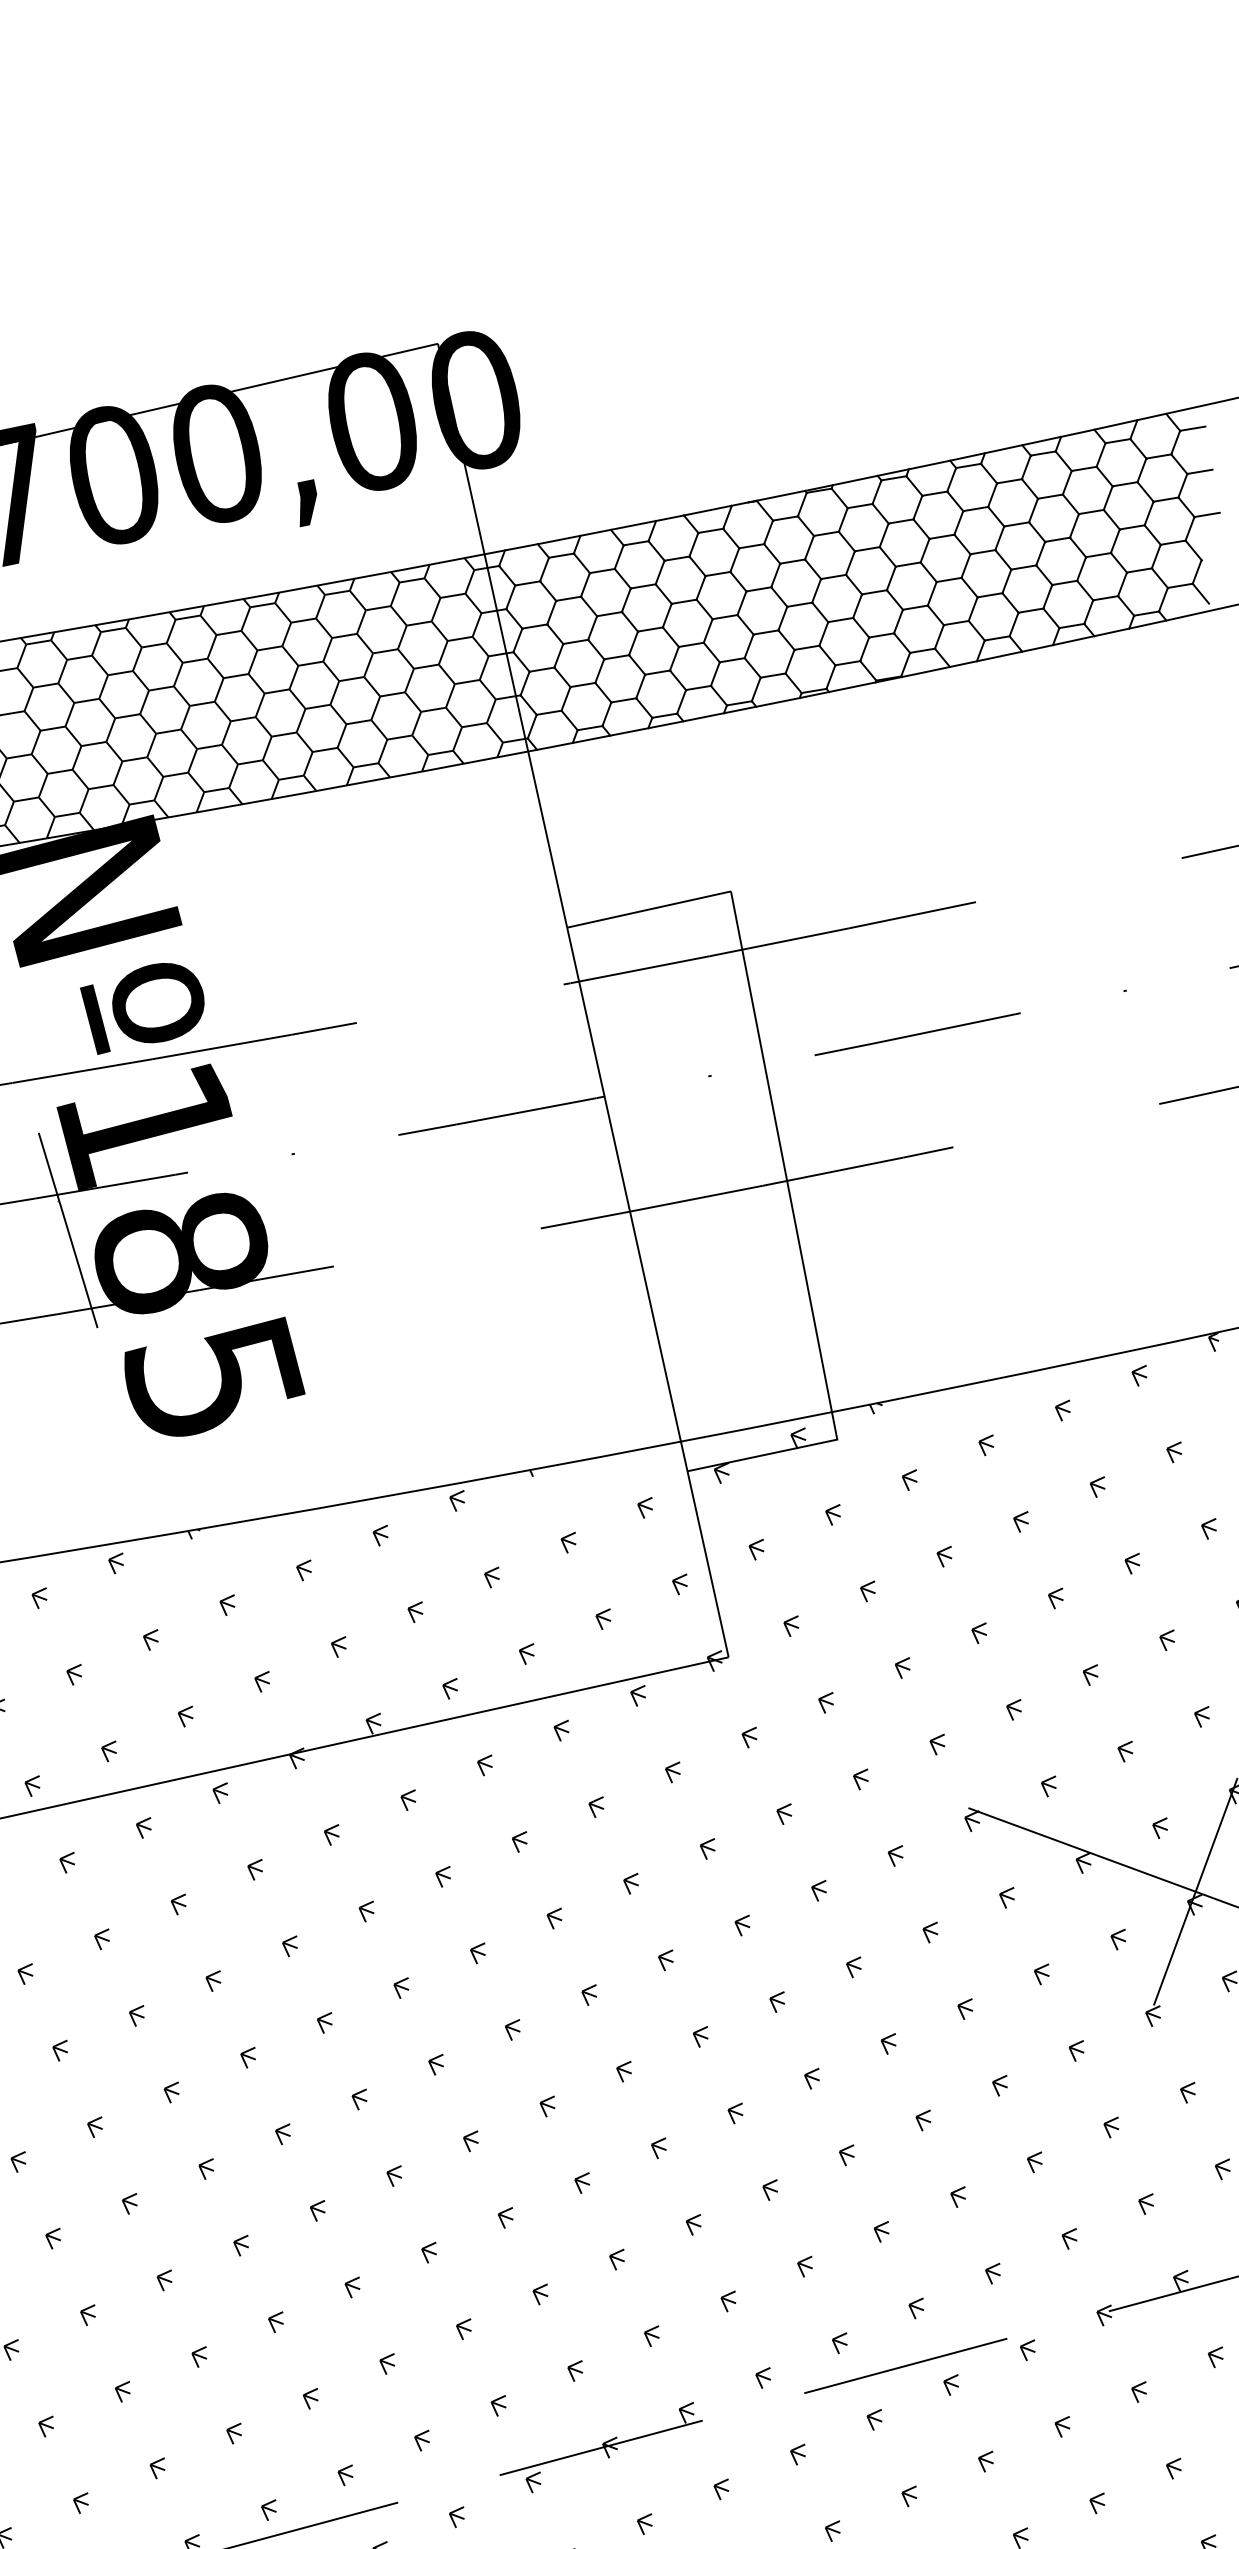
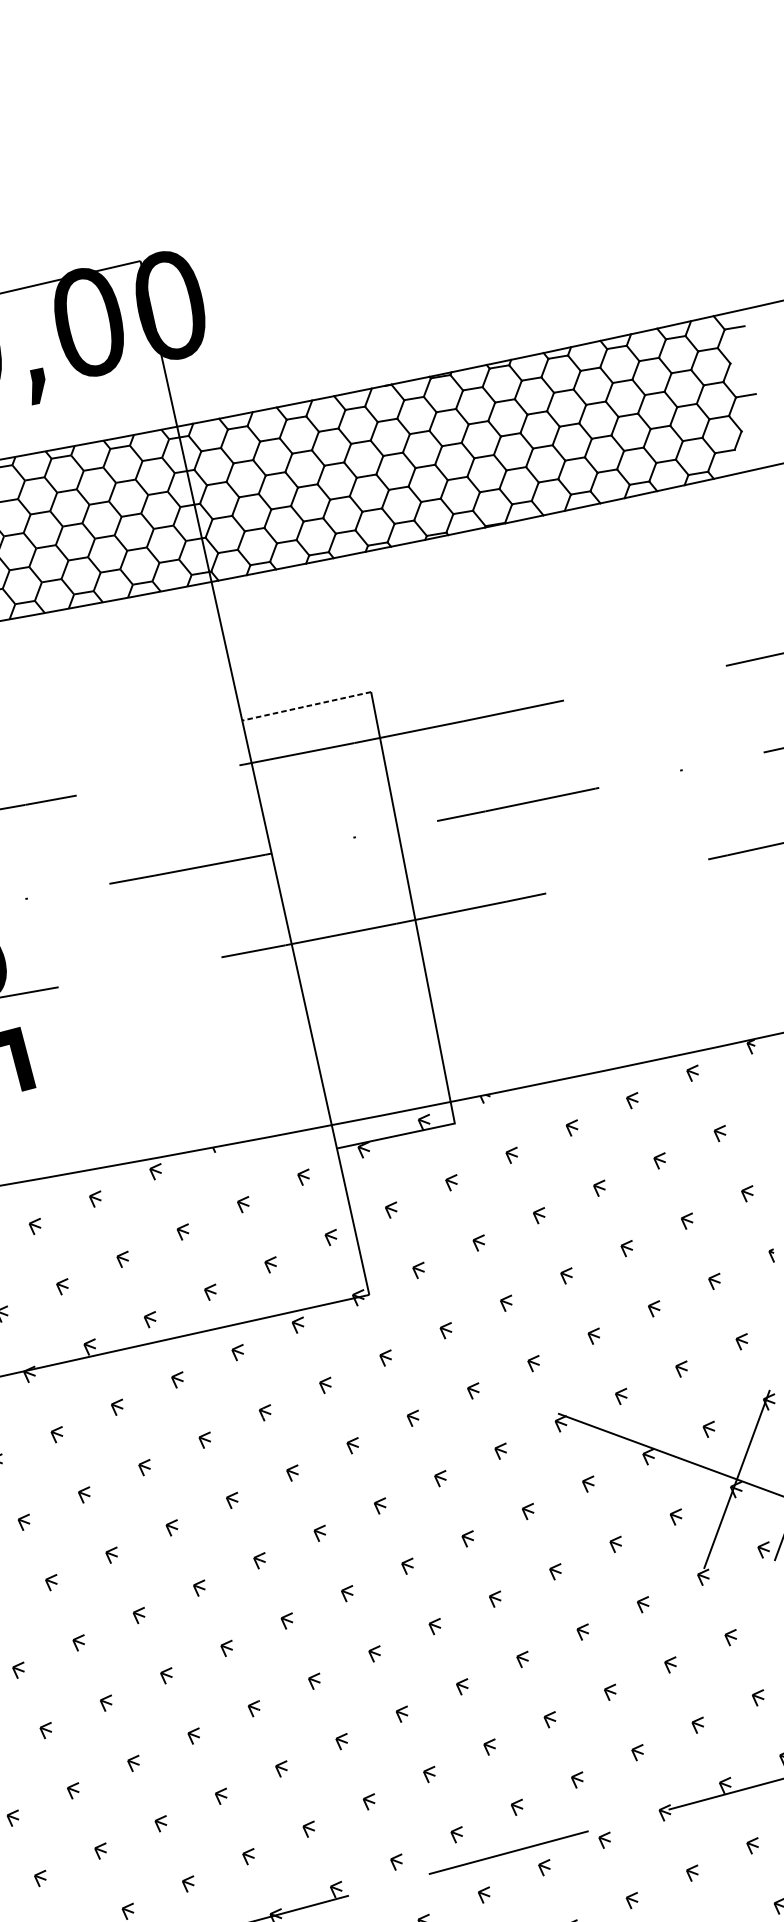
line: (1199, 471) -> (739, 361), removed
line: (1201, 593) -> (741, 457), removed
line: (649, 909) -> (307, 706), solid -> dashed

